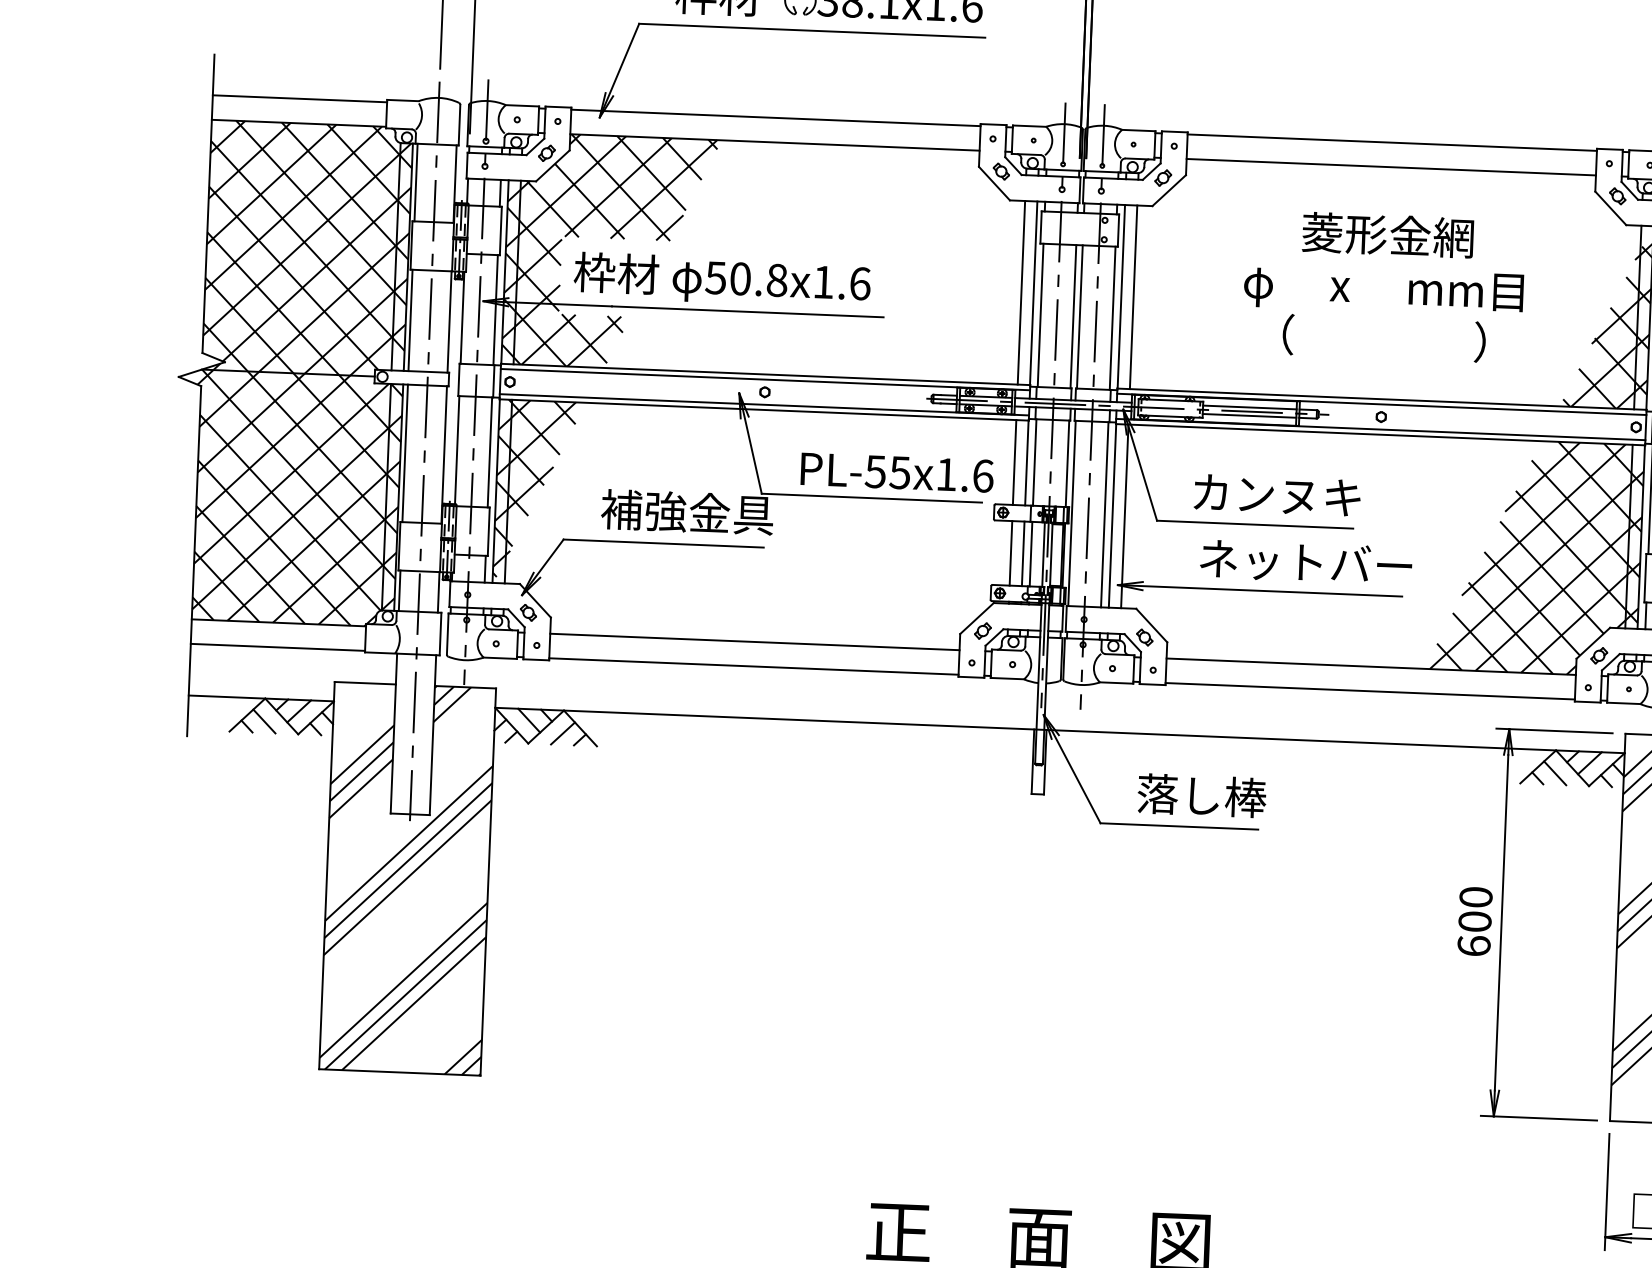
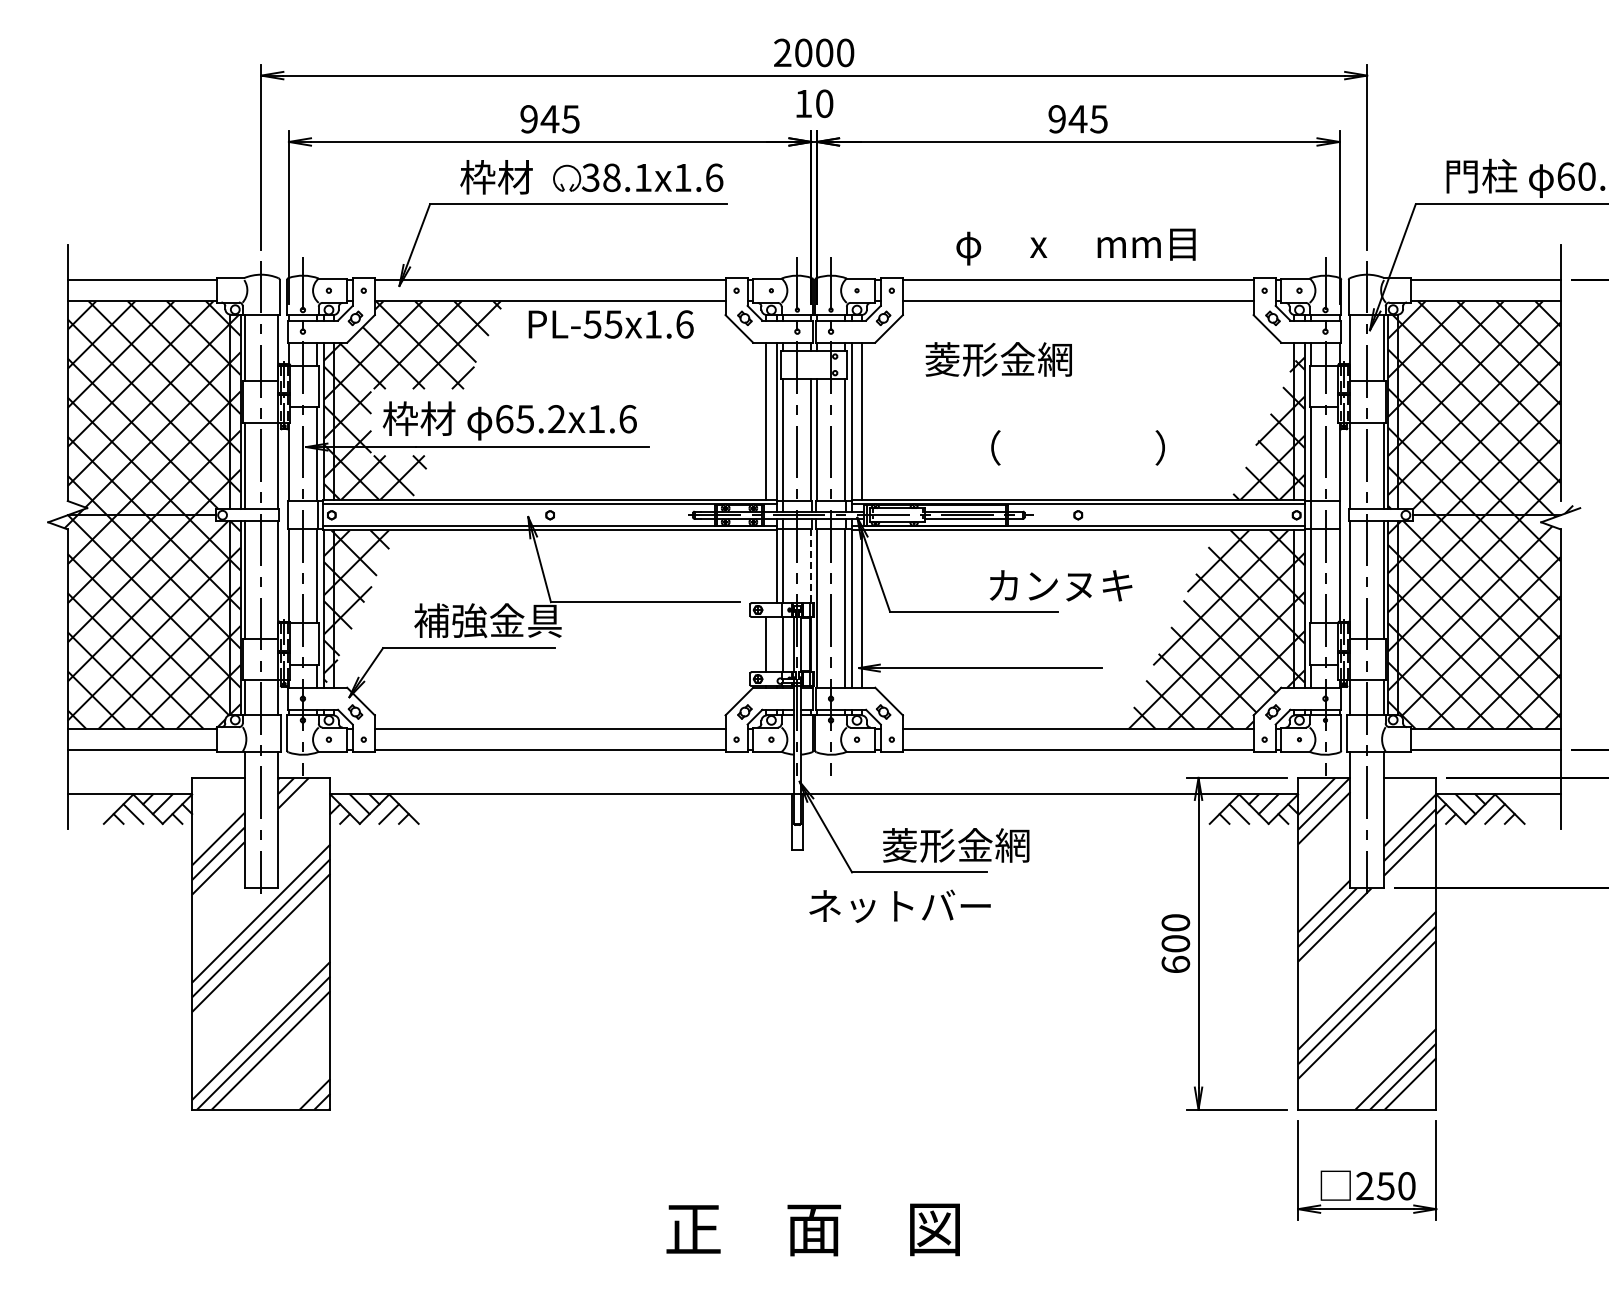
text: (1387, 235) -> (998, 359), moved
text: (746, 279) -> (530, 419), 50.8x1.6 -> 65.2x1.6
text: (1383, 289) -> (1075, 246), moved
line: (1014, 462) -> (766, 566), removed
line: (1067, 464) -> (811, 566), solid -> dashed
text: (896, 472) -> (610, 324), moved
text: (1277, 494) -> (1061, 585), moved
line: (1023, 553) -> (776, 644), removed
text: (1305, 561) -> (899, 905), moved
text: (1223, 796) -> (956, 845), 落し棒 -> 菱形金網

